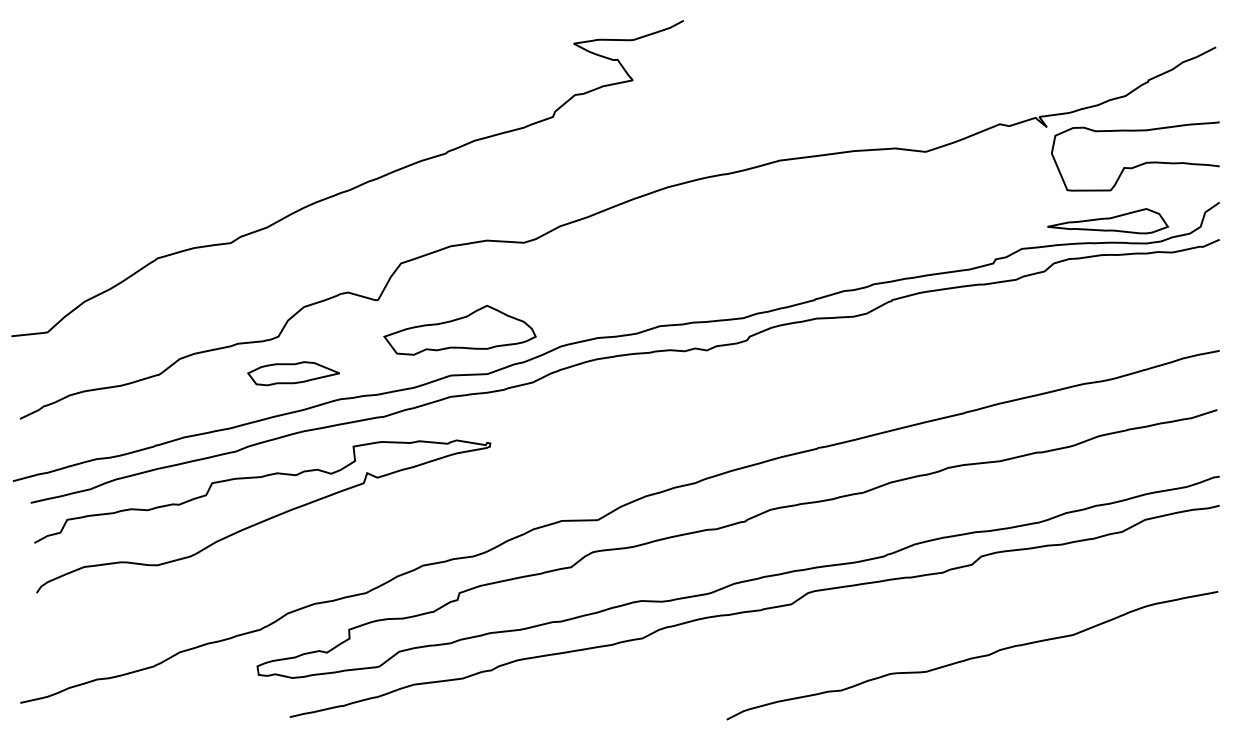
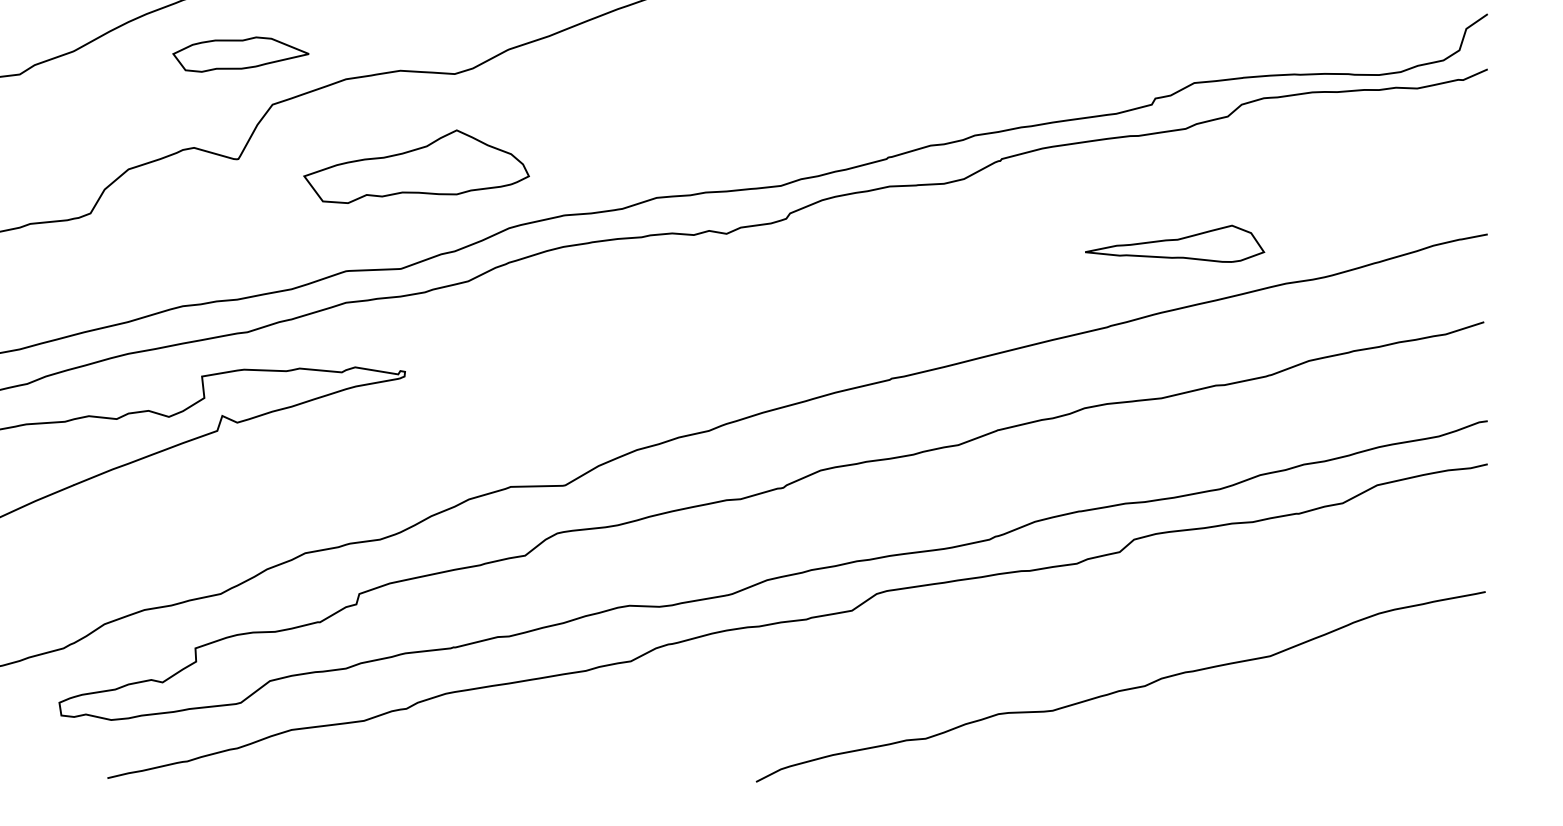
part: (1108, 221) -> (1175, 244), moved
part: (459, 329) -> (415, 165), moved
part: (293, 373) -> (240, 54), moved

